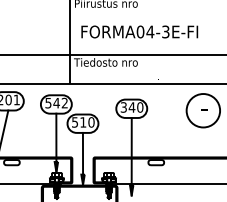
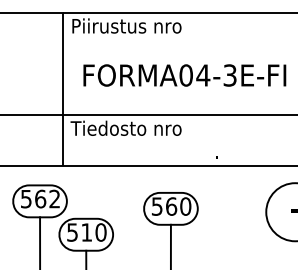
text: (56, 102) -> (40, 197), 542 -> 562
text: (128, 107) -> (165, 206), 340 -> 560

